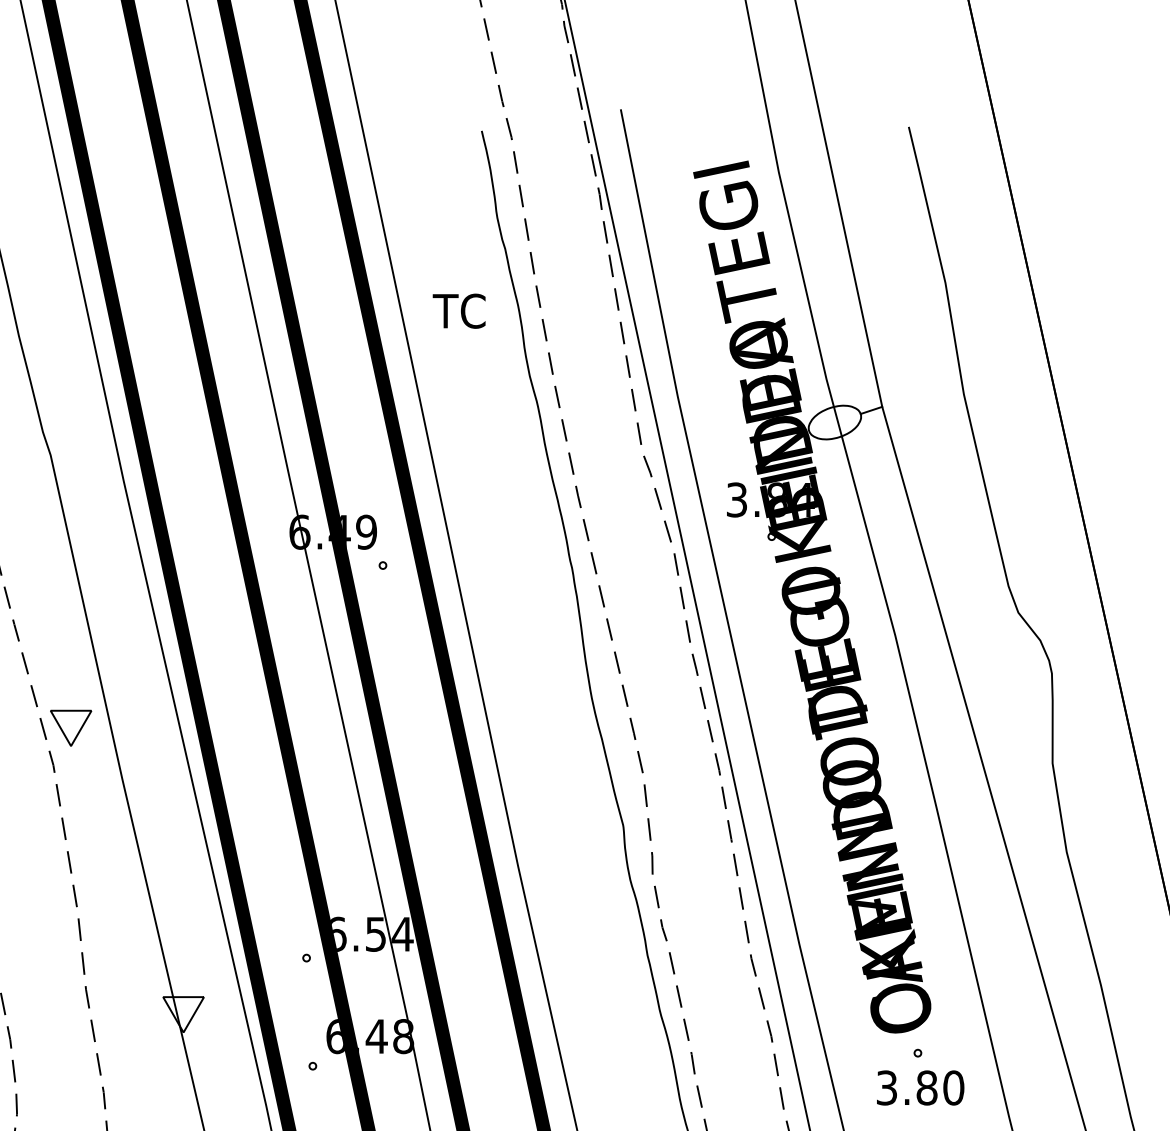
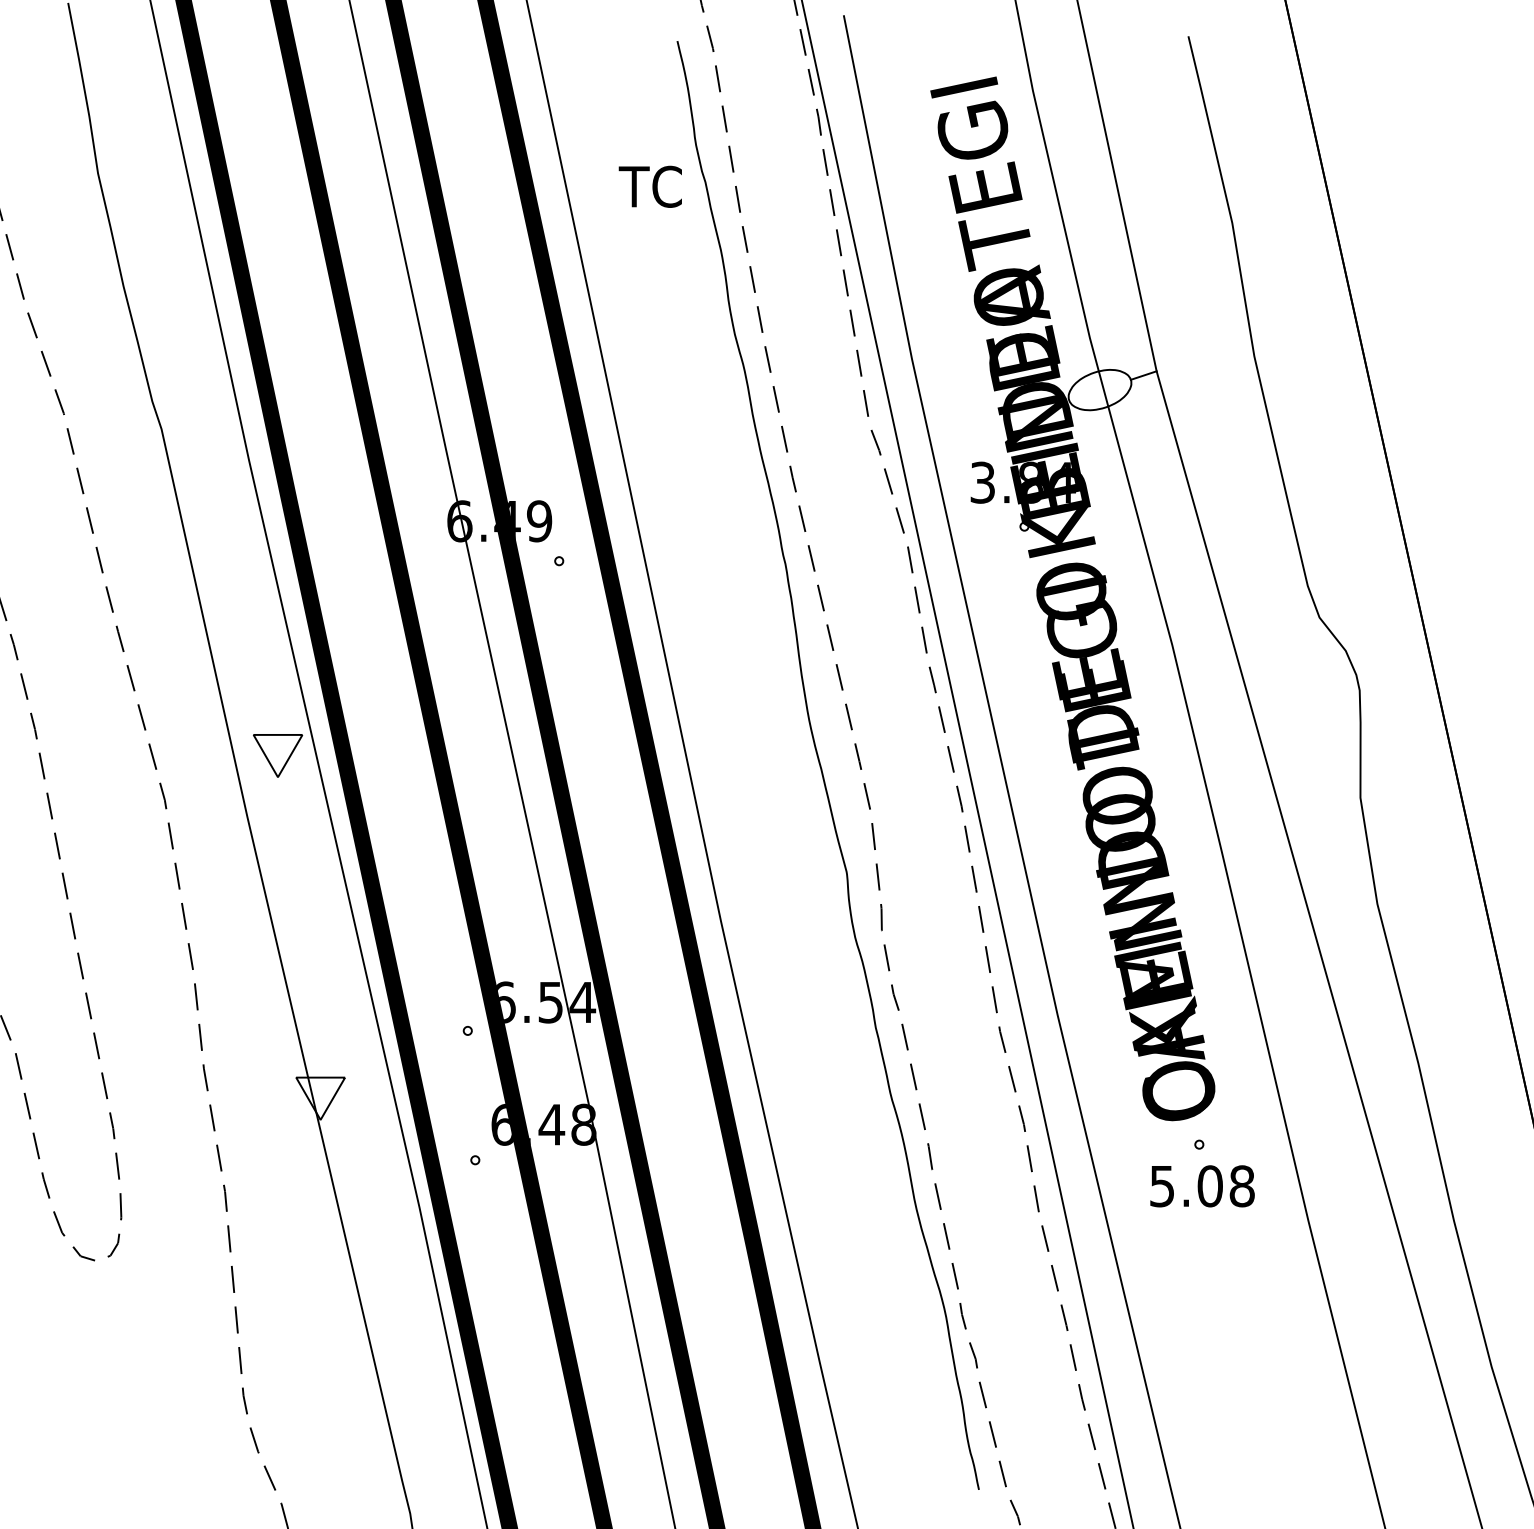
text: (458, 310) -> (649, 186), moved
part: (71, 727) -> (278, 755), moved
text: (920, 1088) -> (1202, 1186), 3.80 -> 5.08

